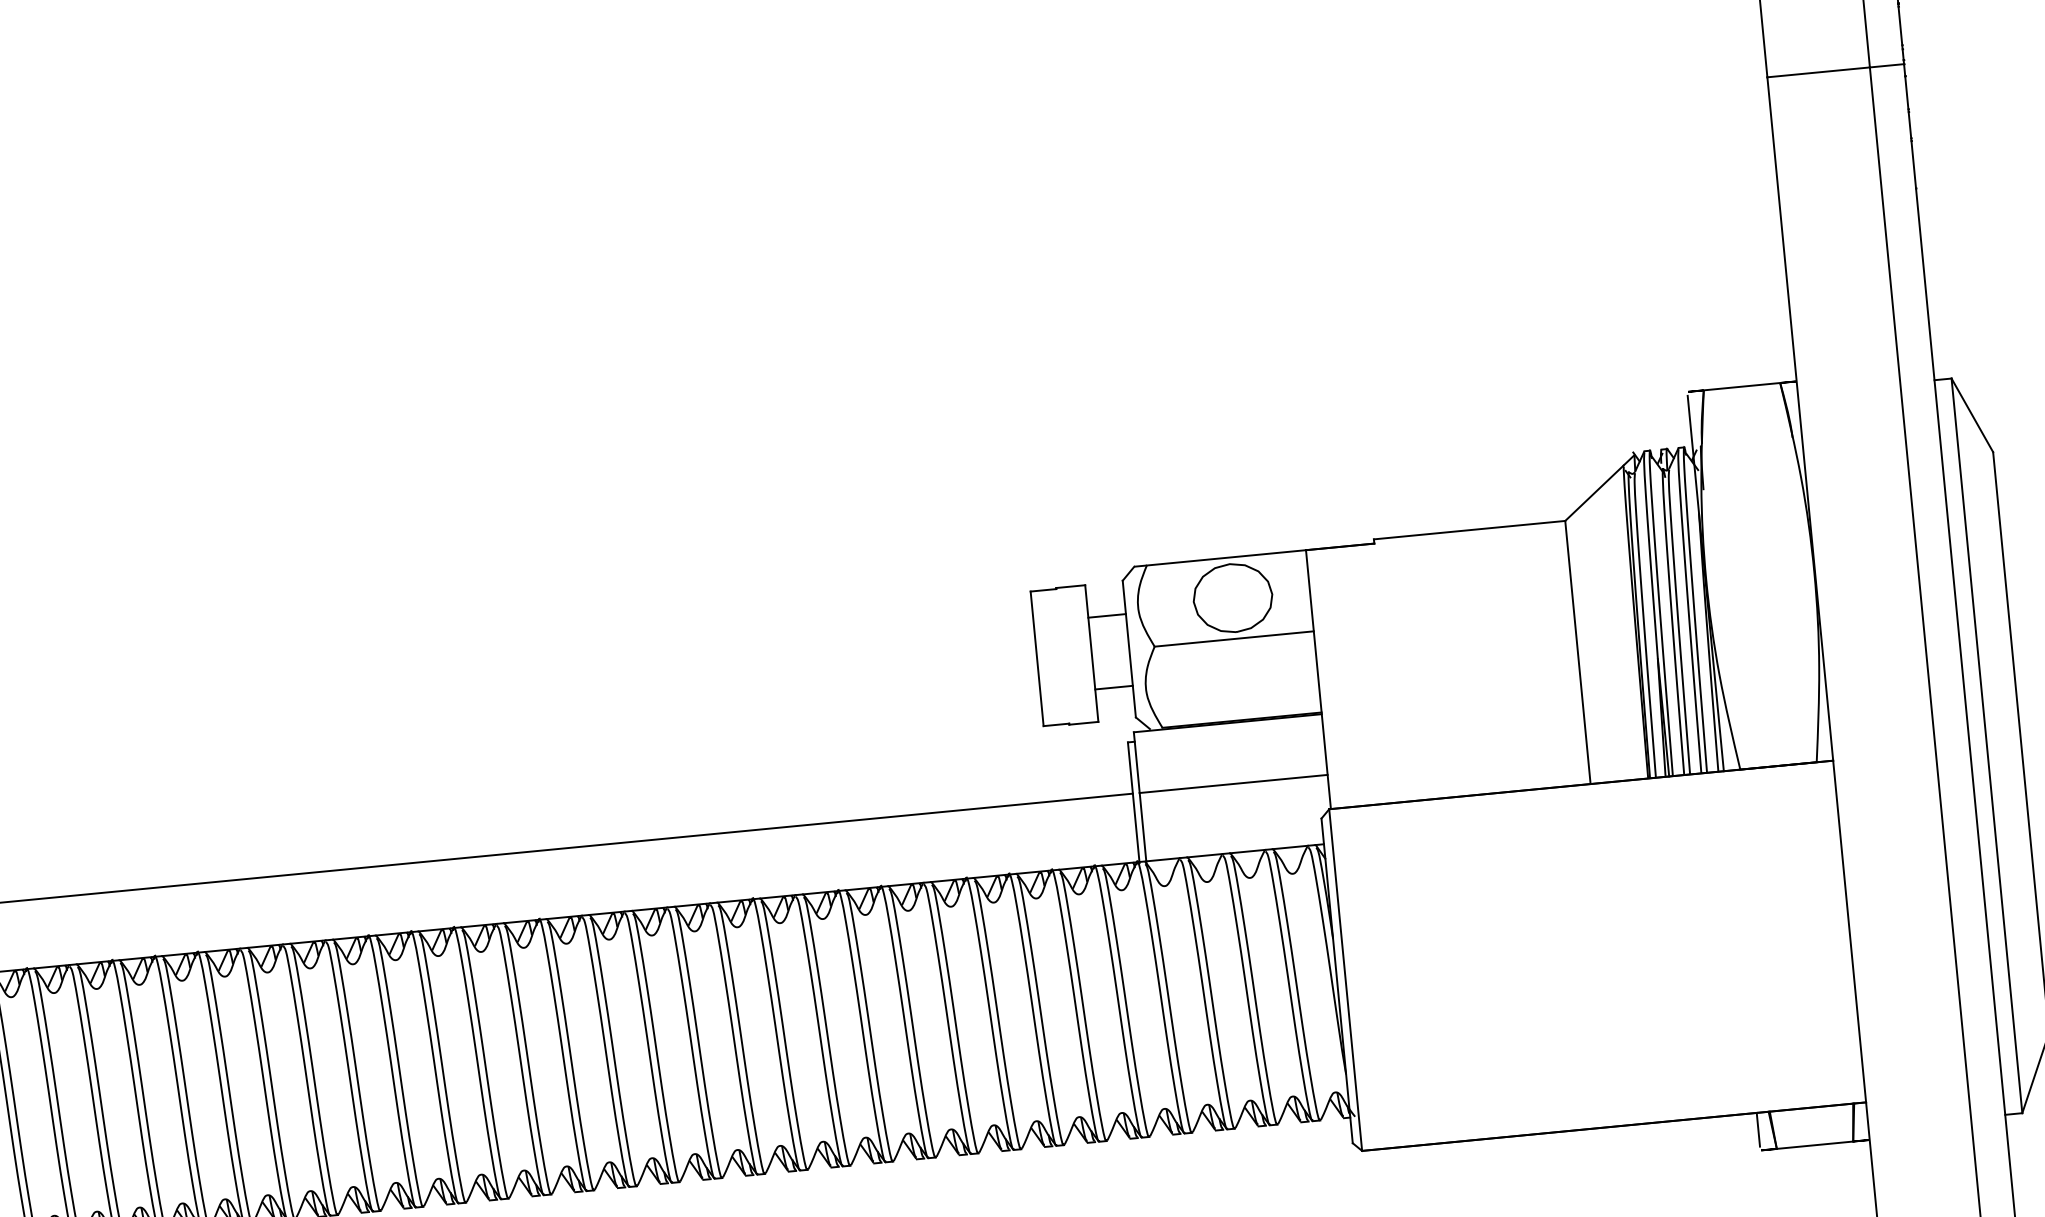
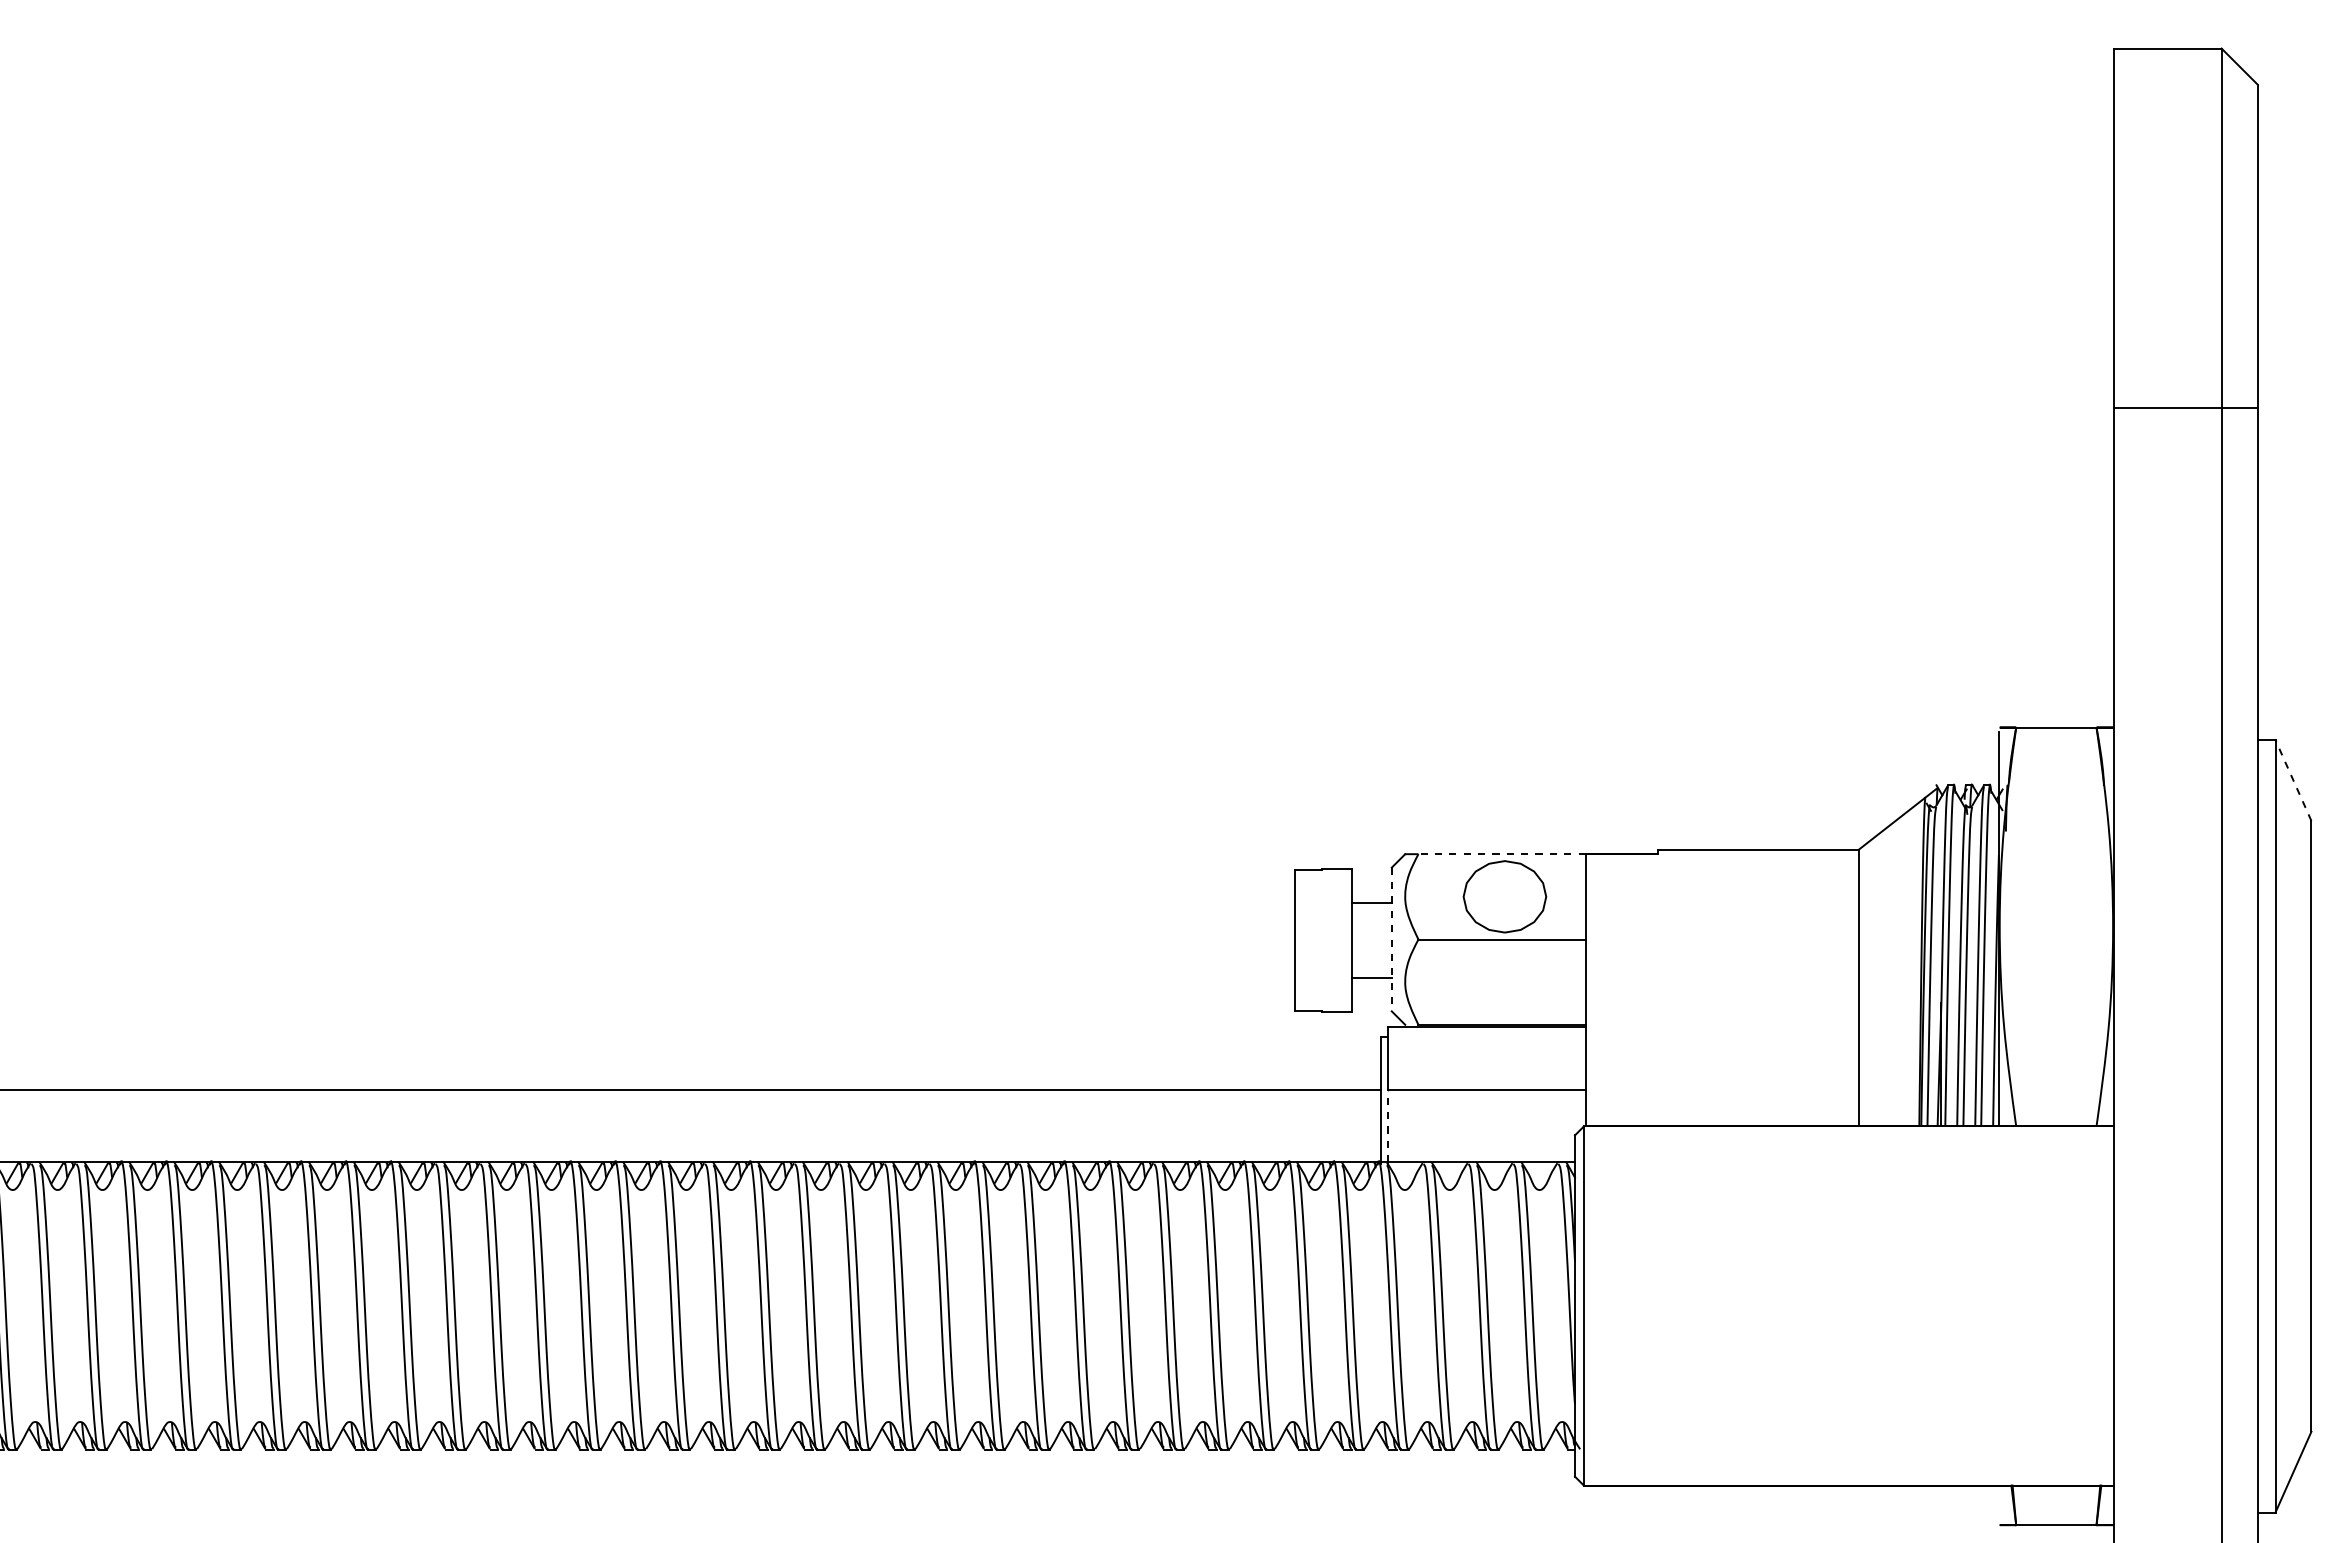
line: (1972, 415) -> (2293, 780), solid -> dashed
line: (1226, 558) -> (1502, 854), solid -> dashed
line: (1129, 649) -> (1391, 939), solid -> dashed
line: (1143, 827) -> (1388, 1126), solid -> dashed
line: (1758, 1129) -> (1998, 1503), removed

